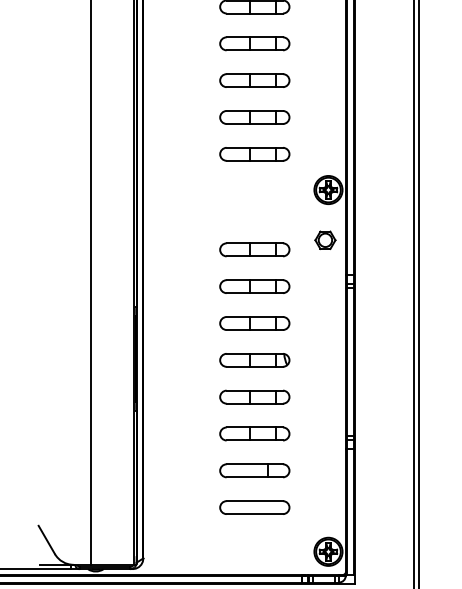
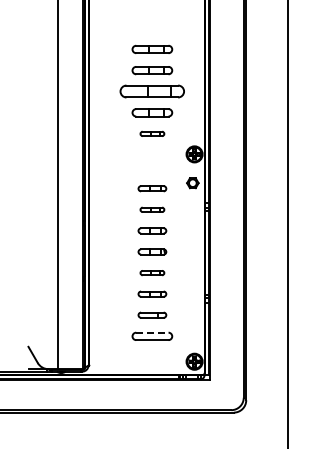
part: (255, 80) -> (152, 91), size x1.6
part: (255, 153) -> (152, 133), size x0.6
part: (255, 249) -> (152, 188), size x0.7
part: (255, 286) -> (152, 209), size x0.6
part: (255, 322) -> (152, 230), size x0.7
part: (255, 359) -> (152, 251), size x0.7
part: (255, 396) -> (152, 272), size x0.6
part: (255, 432) -> (152, 293), size x0.7
part: (255, 469) -> (152, 314), size x0.7
line: (255, 500) -> (152, 332), solid -> dashed

